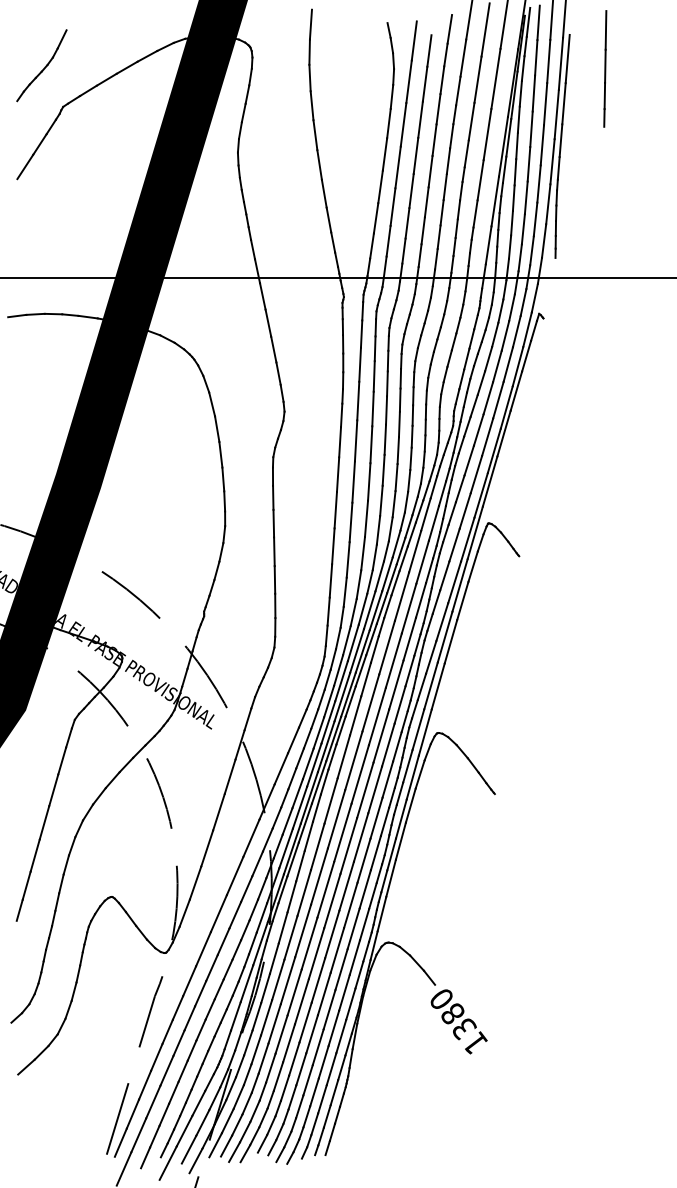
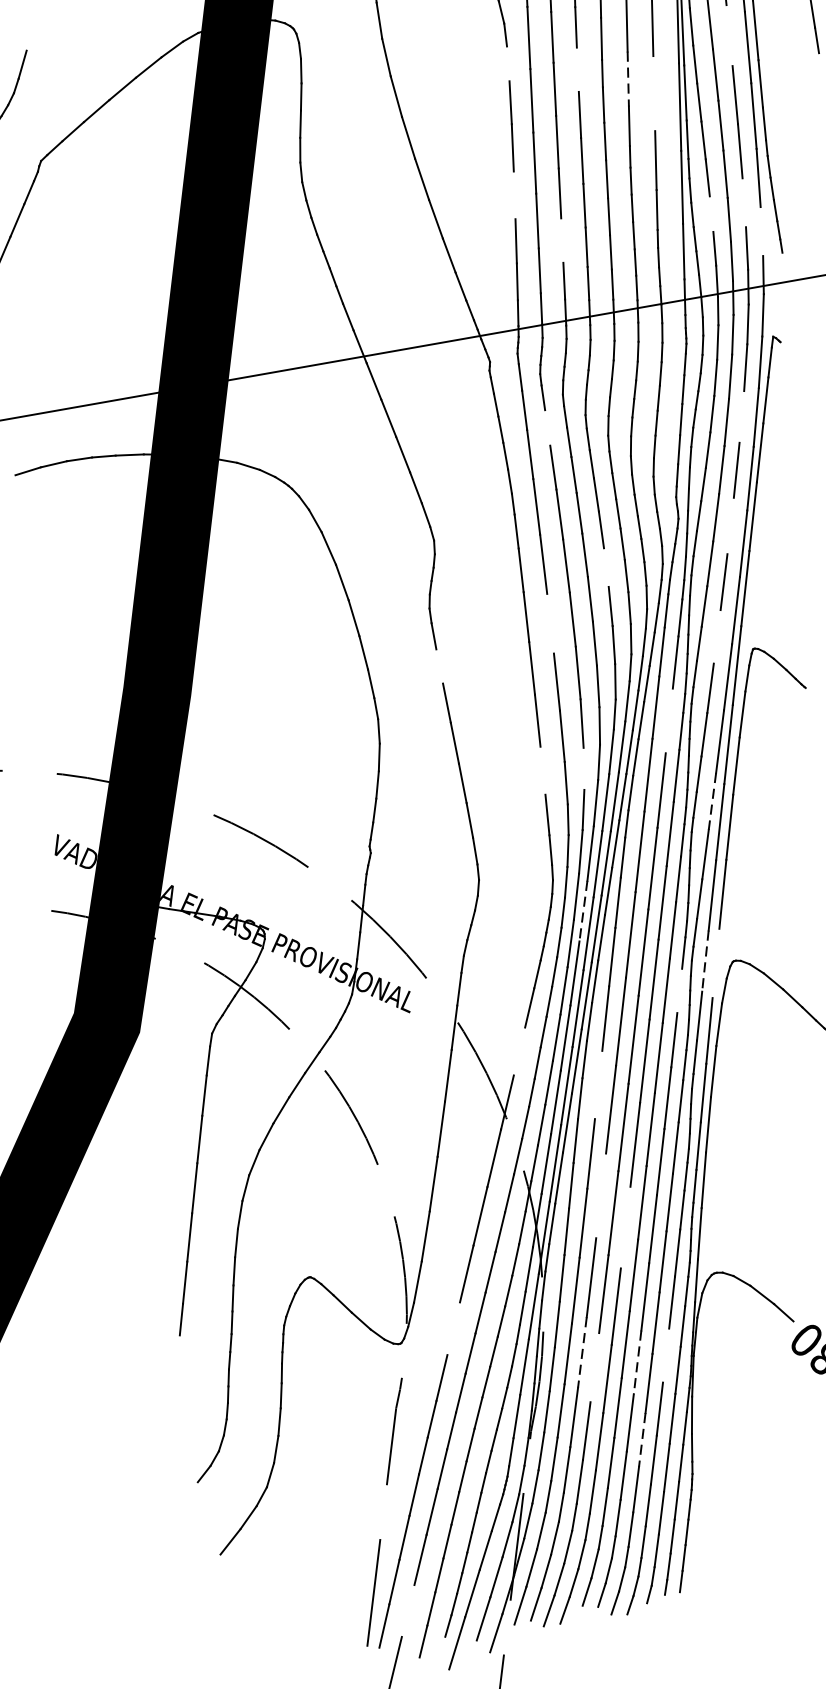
line: (391, 96) -> (507, 63), removed
line: (545, 104) -> (729, 36), removed
line: (438, 109) -> (577, 70), removed
line: (471, 121) -> (628, 78), solid -> dashed
line: (487, 134) -> (654, 93), removed
line: (380, 186) -> (514, 194), removed
line: (535, 219) -> (744, 202), removed
line: (511, 222) -> (710, 213), removed
line: (407, 223) -> (562, 240), removed
line: (544, 240) -> (762, 230), removed
line: (374, 348) -> (546, 427), removed
line: (507, 364) -> (740, 417), removed
line: (487, 437) -> (730, 526), removed
line: (397, 450) -> (605, 567), removed
line: (353, 481) -> (550, 622), removed
line: (273, 497) -> (439, 665), removed
line: (464, 510) -> (716, 636), removed
line: (422, 561) -> (668, 719), removed
line: (330, 580) -> (542, 770), removed
line: (358, 584) -> (583, 768), removed
line: (442, 622) -> (712, 801), solid -> dashed
line: (341, 681) -> (583, 911), solid -> dashed
line: (418, 730) -> (705, 962), solid -> dashed
line: (424, 732) -> (714, 963), removed
line: (397, 746) -> (679, 990), removed
line: (281, 768) -> (519, 1051), removed
line: (330, 800) -> (597, 1084), removed
line: (319, 876) -> (601, 1195), removed
line: (332, 900) -> (625, 1226), removed
line: (203, 949) -> (453, 1329), removed
line: (288, 980) -> (583, 1352), solid -> dashed
line: (294, 992) -> (594, 1367), removed
line: (344, 992) -> (666, 1355), removed
line: (324, 994) -> (637, 1363), solid -> dashed
line: (318, 1047) -> (642, 1440), solid -> dashed
line: (138, 1135) -> (407, 1611), removed

